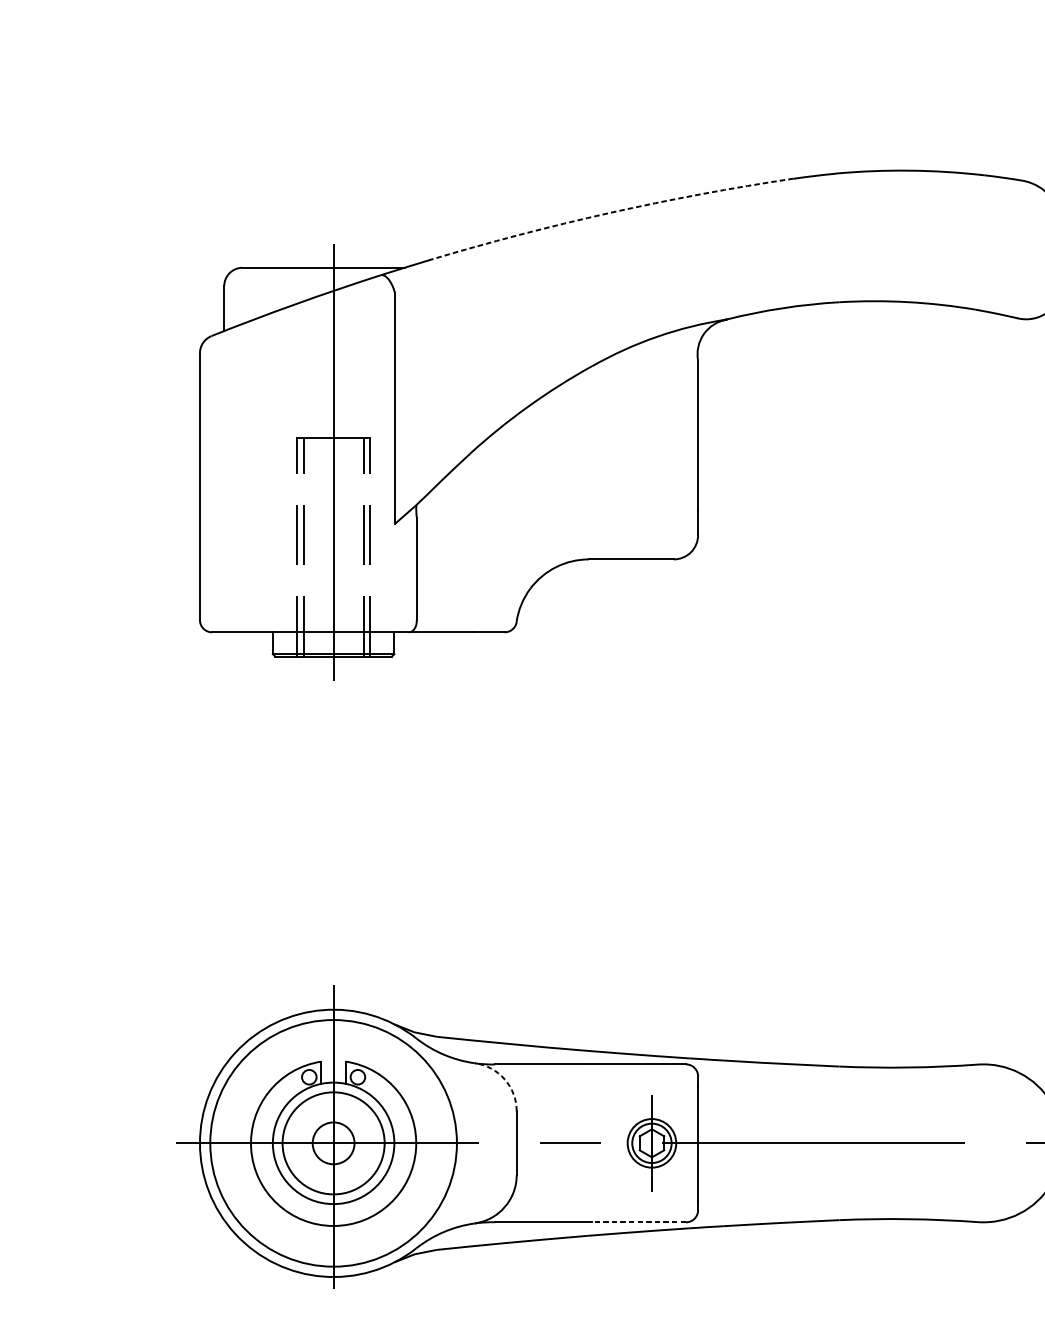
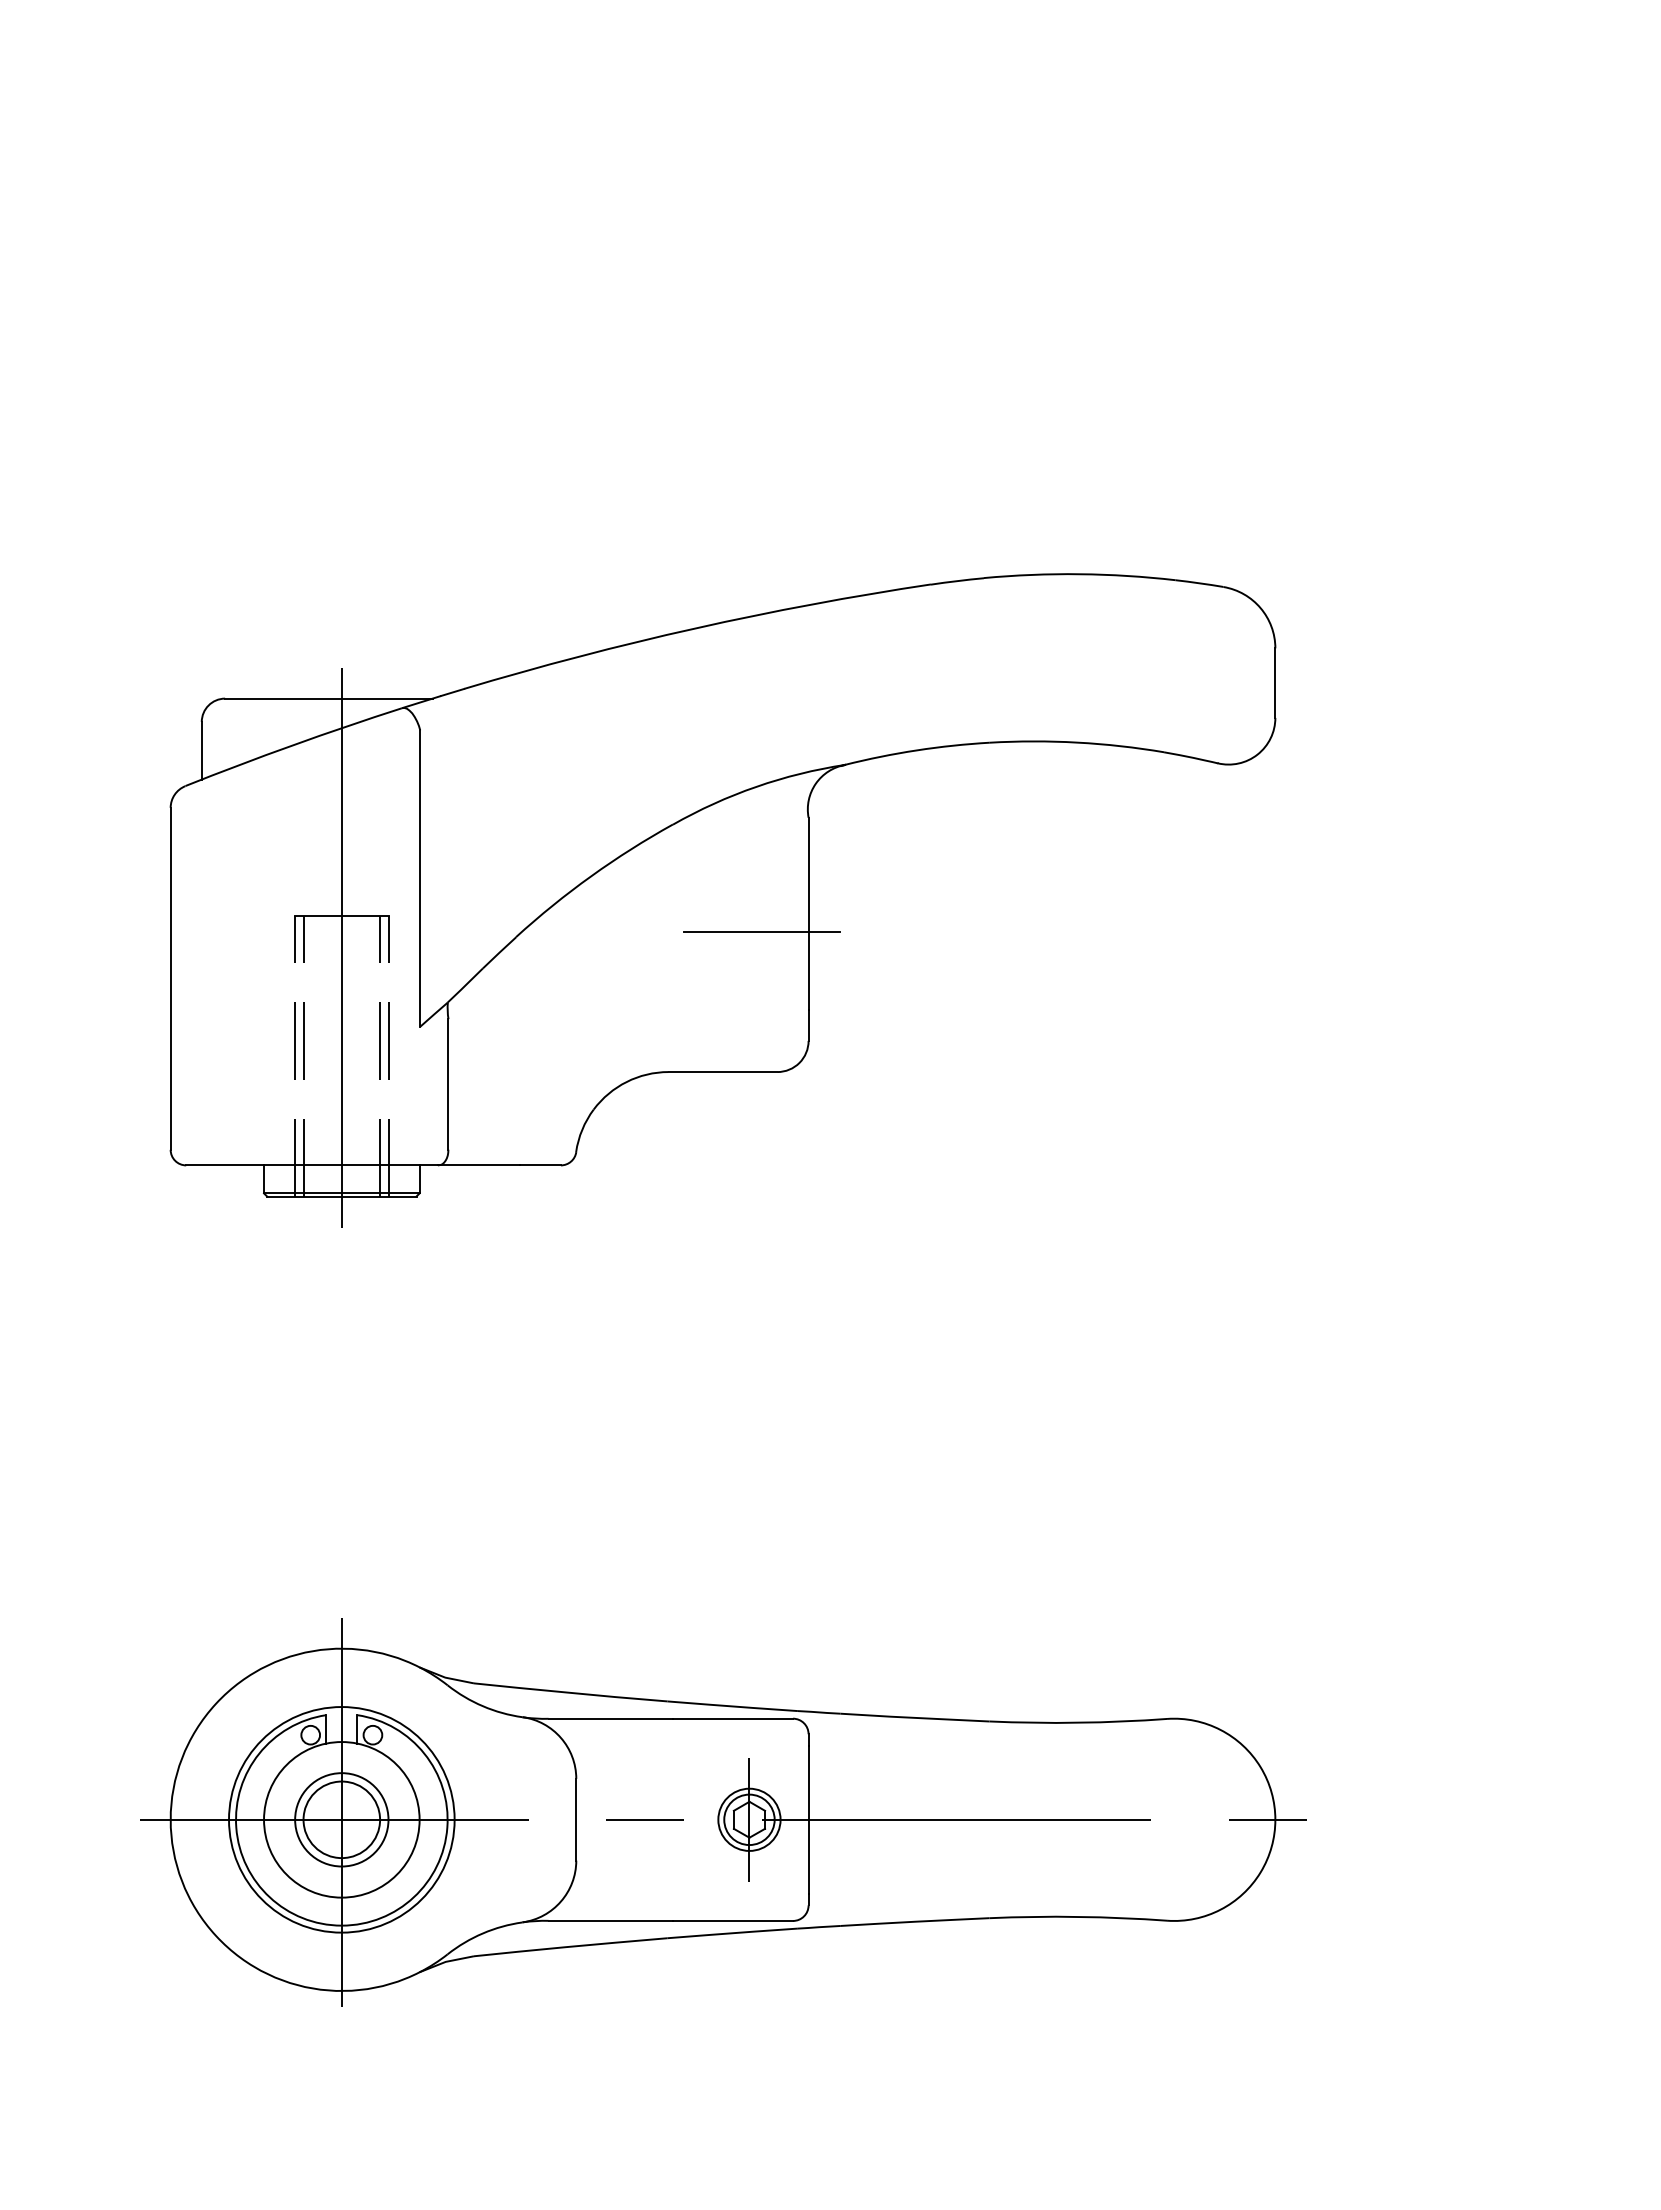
arc: (609, 213) -> (695, 628), dashed -> solid
line: (661, 450) -> (761, 932), added
arc: (504, 1079) -> (560, 1737), dashed -> solid
circle: (333, 1143) -> (341, 1819), size x0.71
circle: (333, 1143) -> (341, 1819), size x0.71
circle: (333, 1143) -> (341, 1819), size x1.43
line: (639, 1221) -> (733, 1920), dashed -> solid

